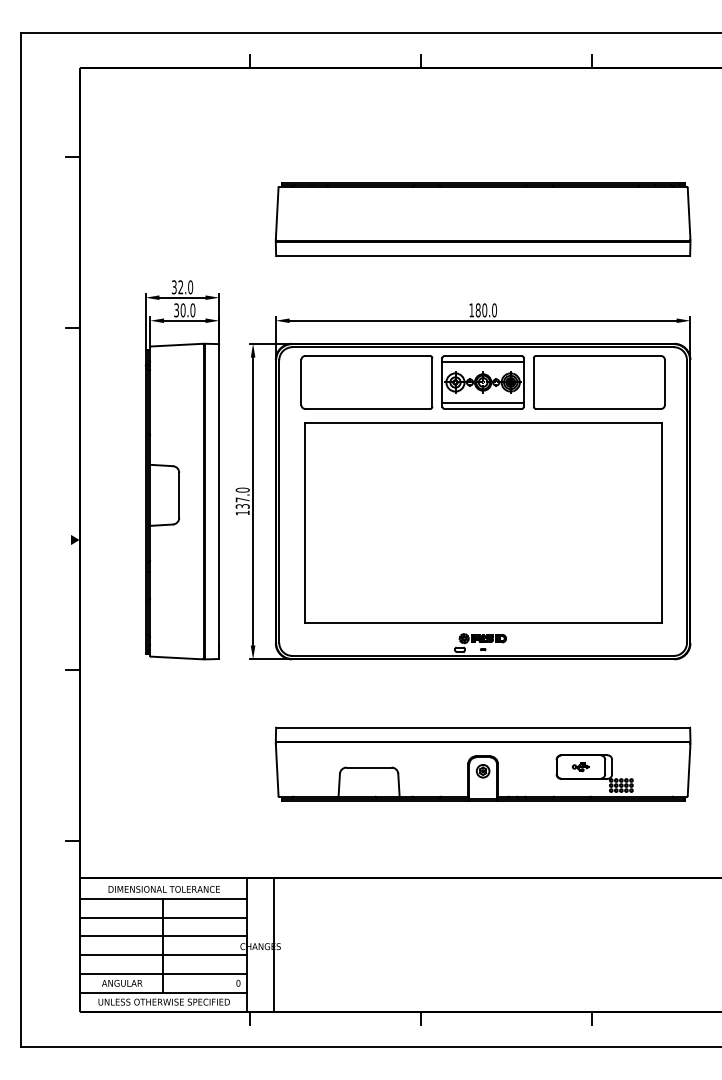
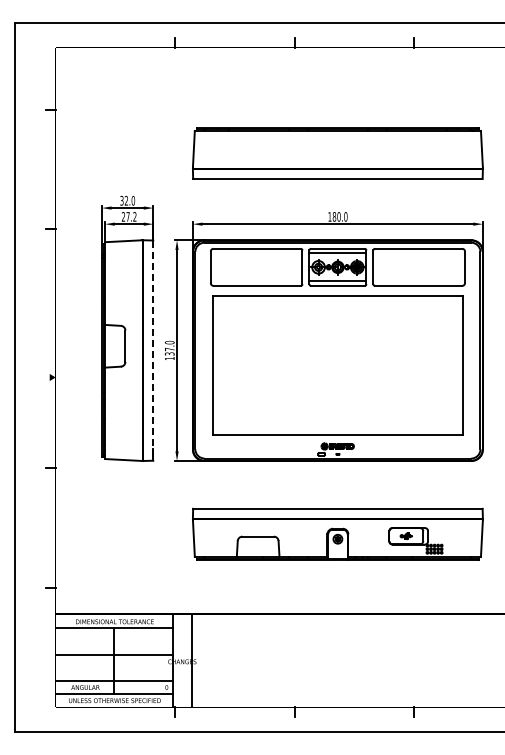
text: (185, 309) -> (129, 216), 30.0 -> 27.2
line: (219, 501) -> (153, 350), solid -> dashed
line: (162, 917) -> (113, 641), removed
line: (162, 954) -> (113, 667), removed

